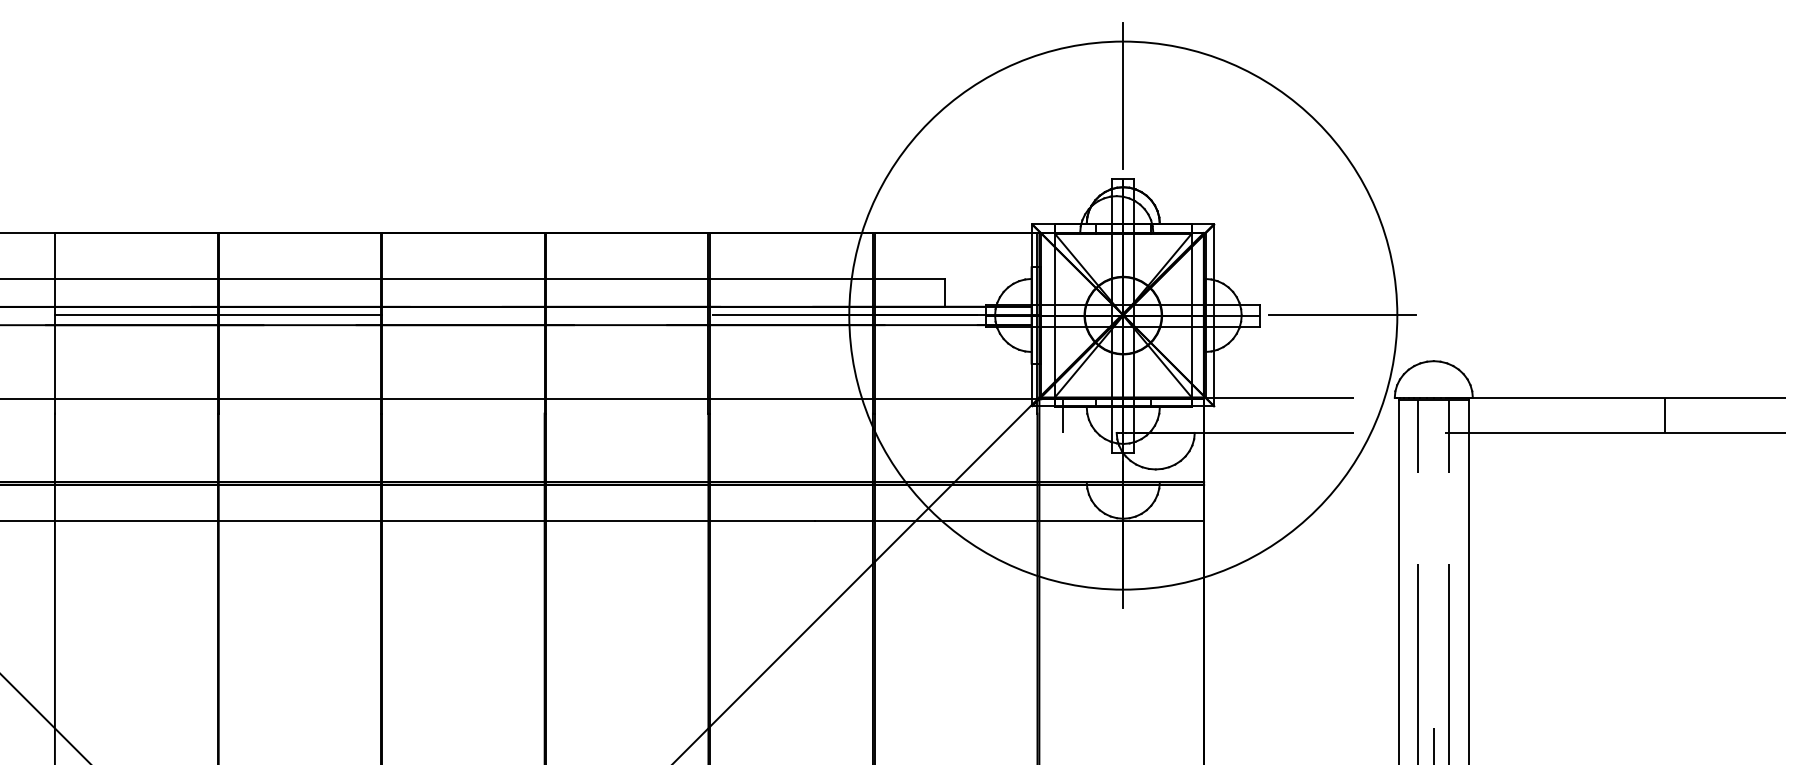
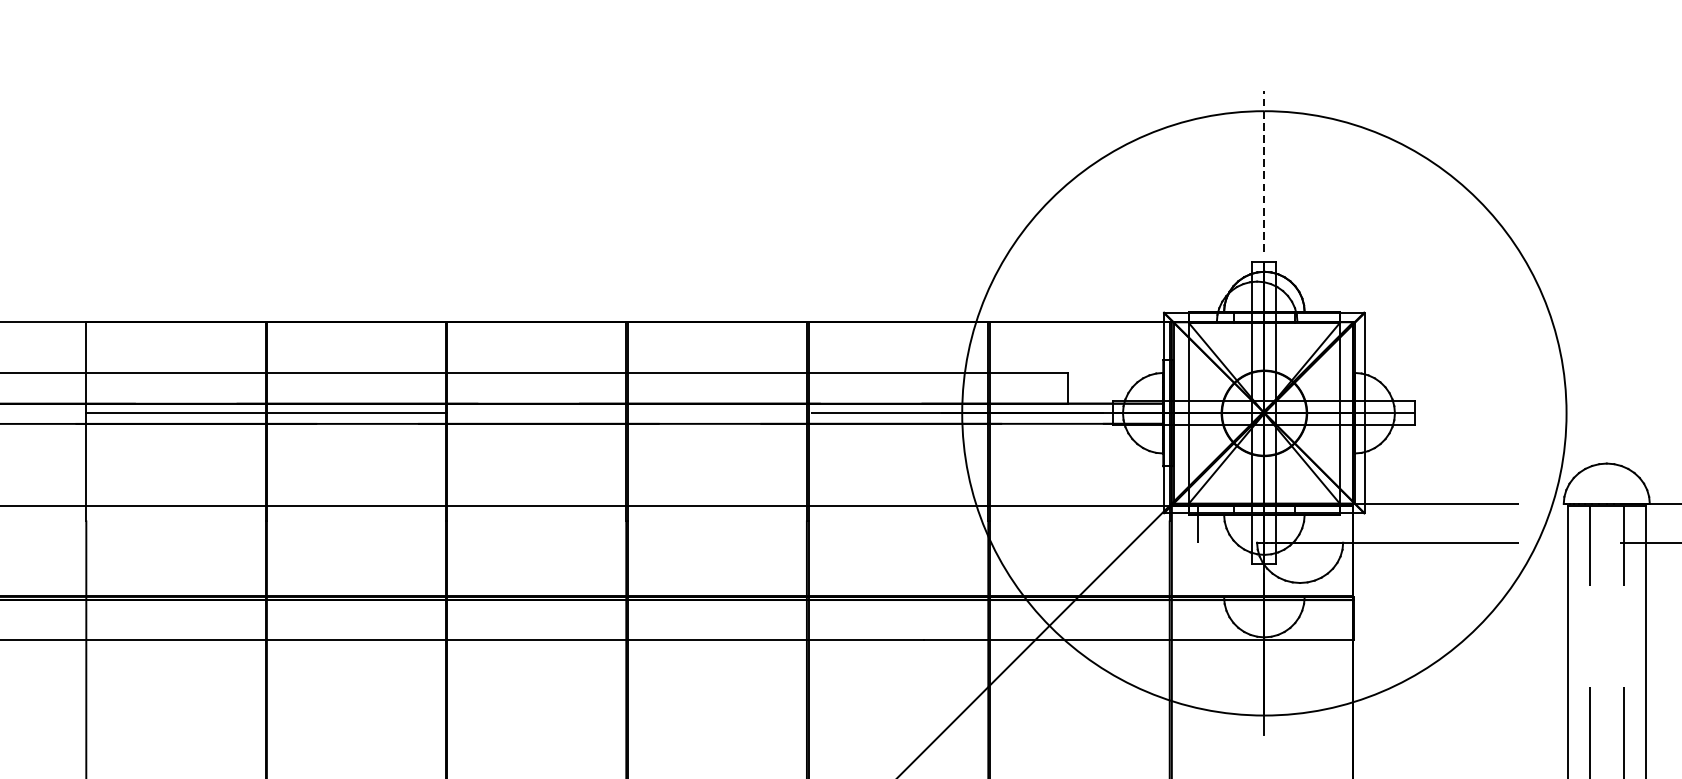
line: (1123, 95) -> (1264, 170), solid -> dashed
line: (1342, 315) -> (1506, 413), removed

